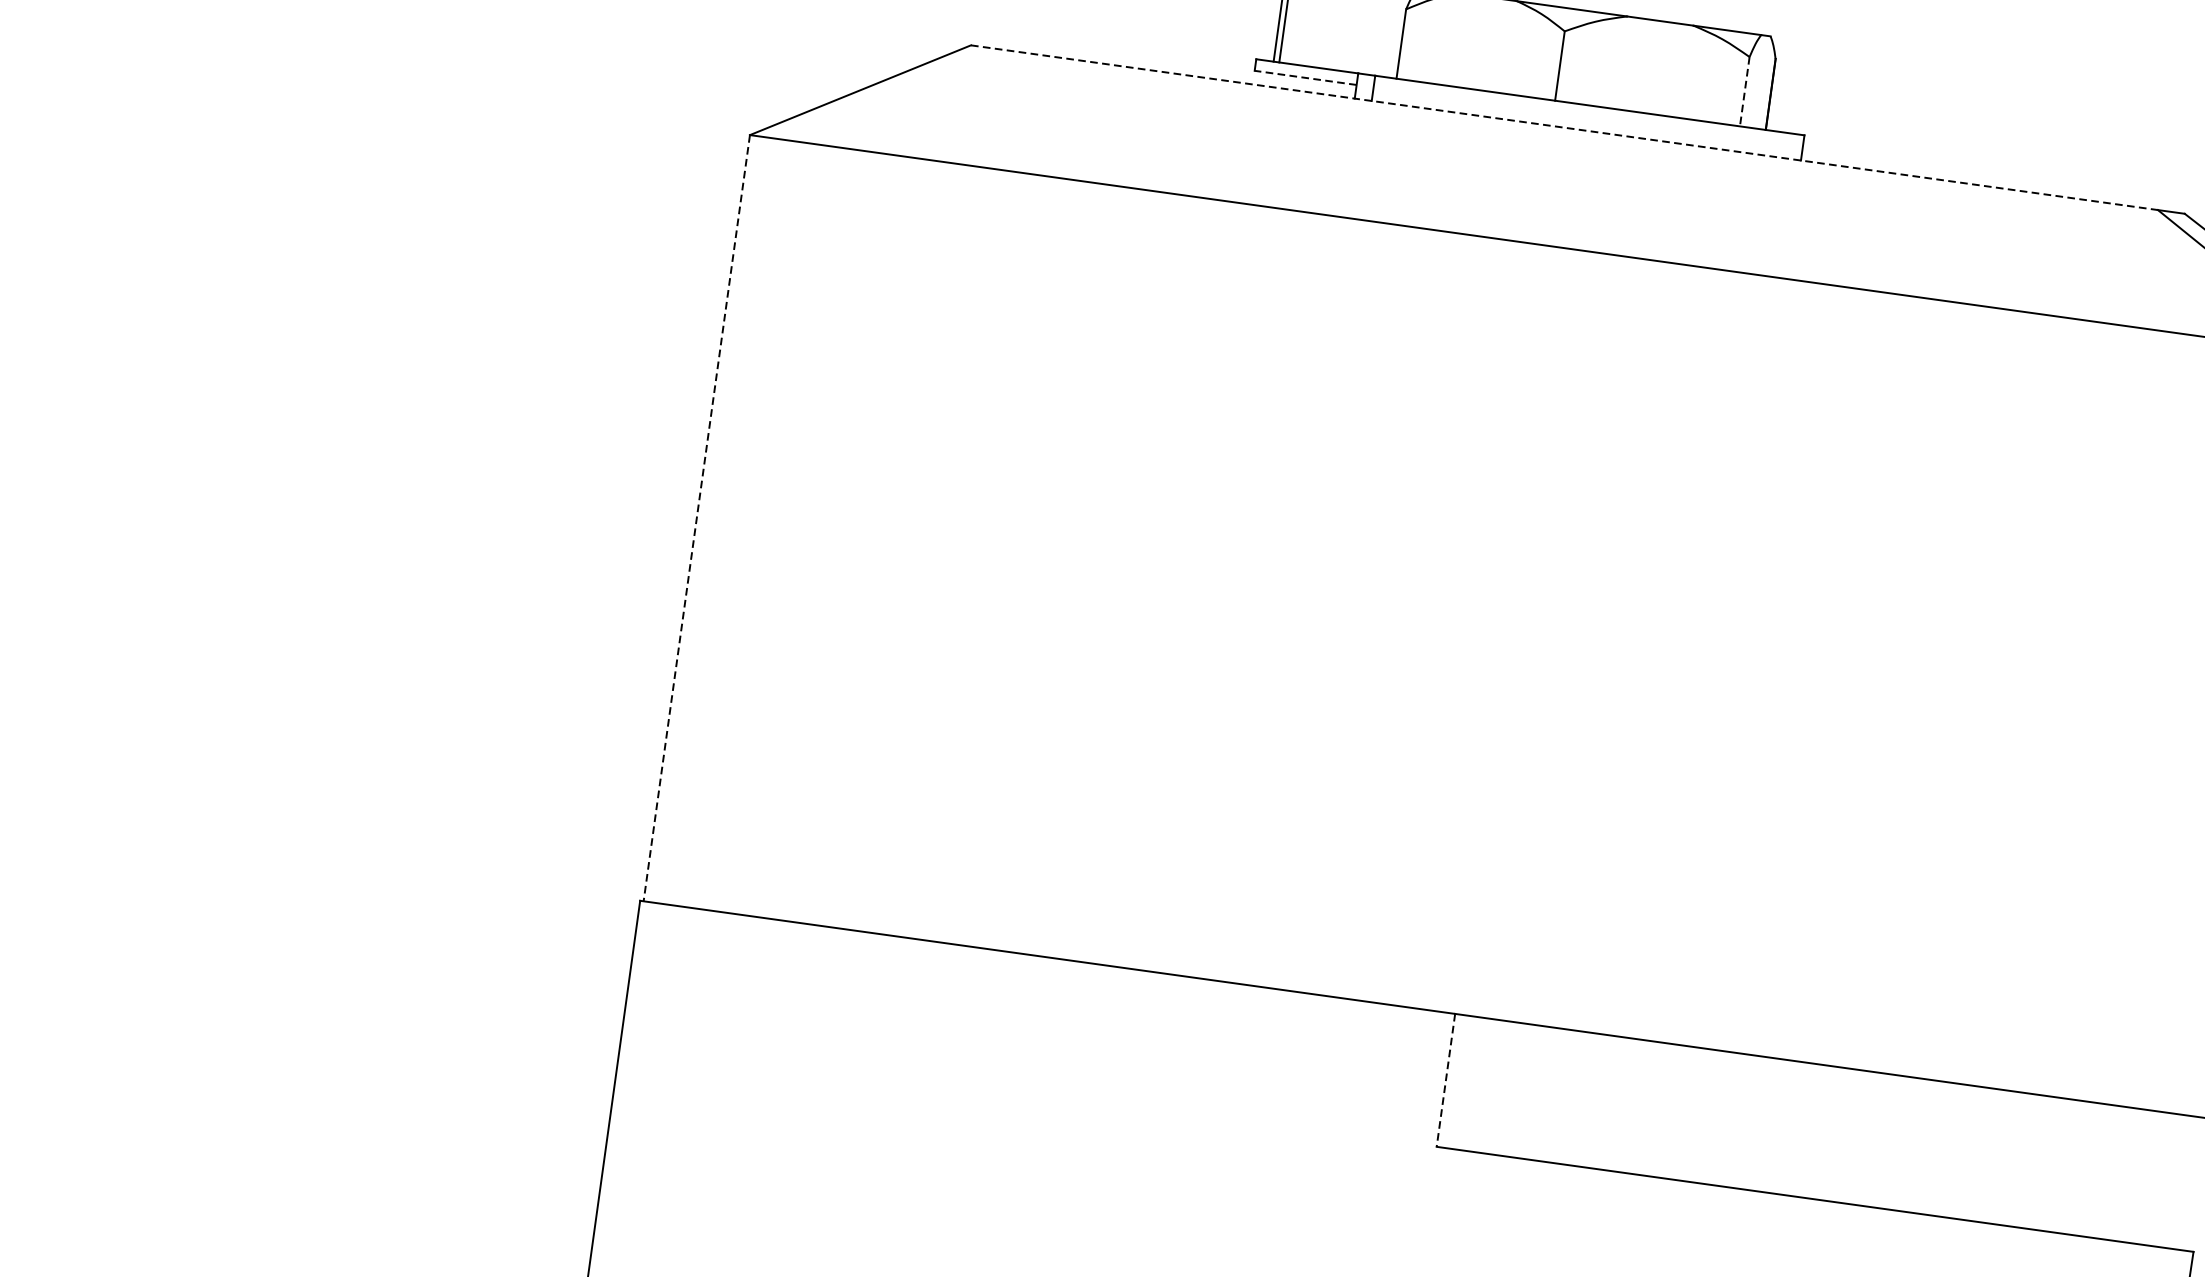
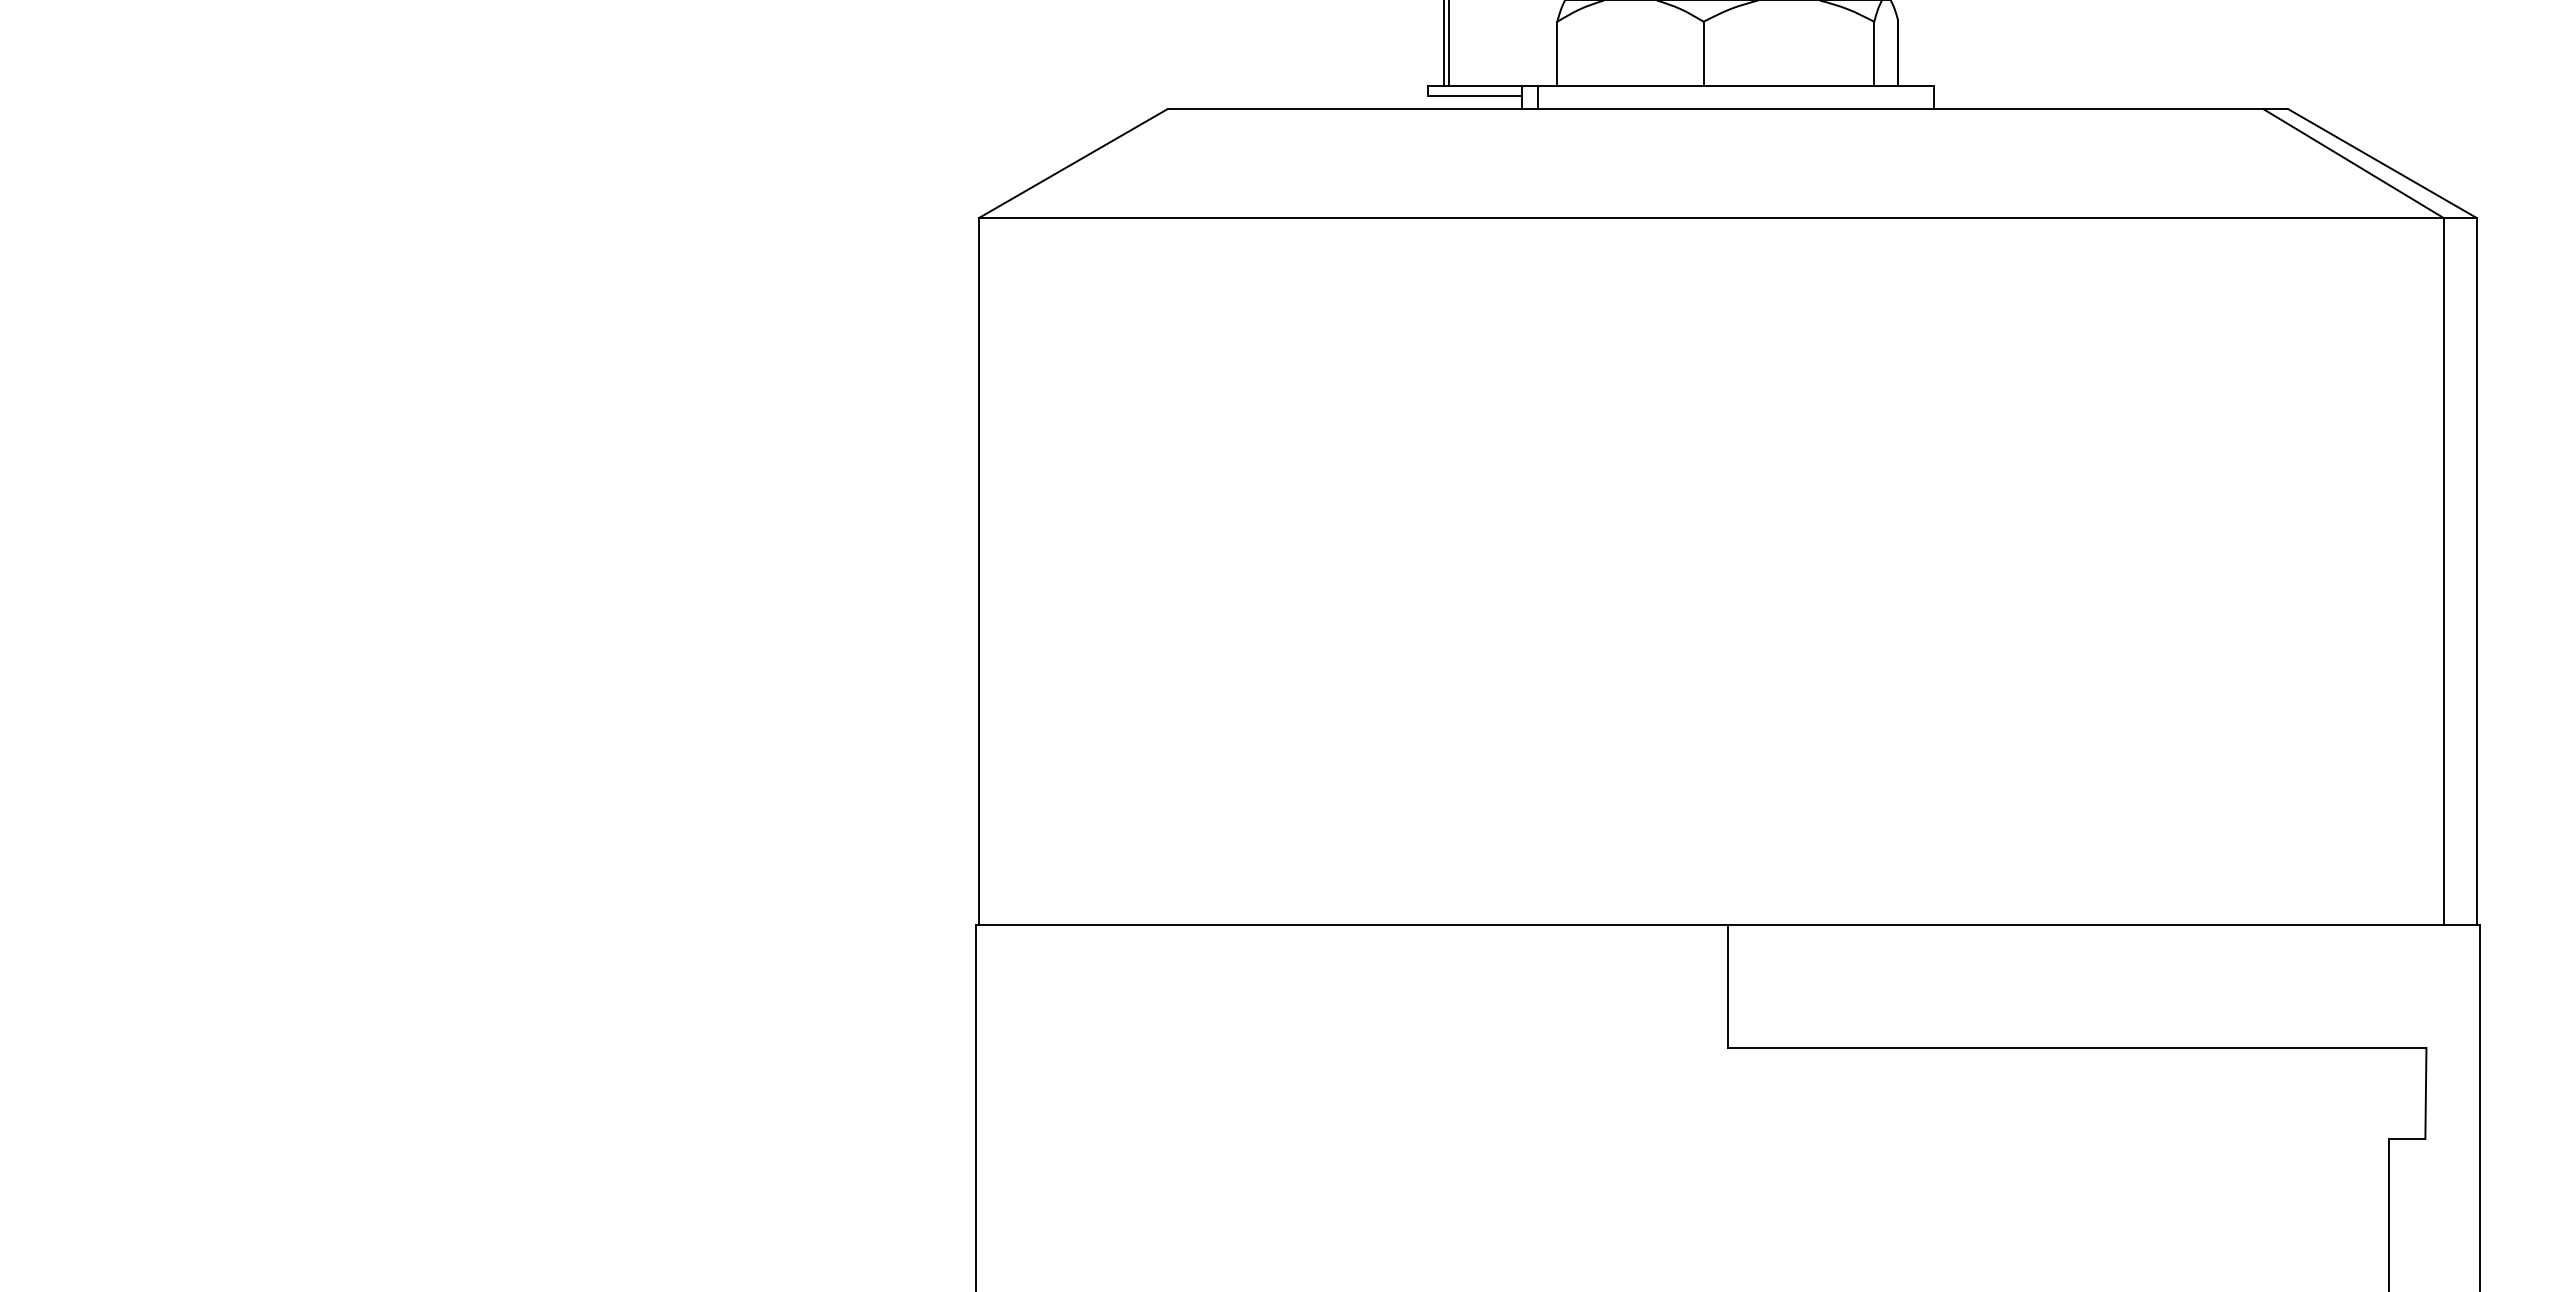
line: (1305, 77) -> (1474, 96), dashed -> solid
line: (1744, 92) -> (1874, 54), dashed -> solid
line: (1564, 128) -> (1715, 109), dashed -> solid
line: (696, 517) -> (978, 571), dashed -> solid
line: (1445, 1081) -> (1727, 987), dashed -> solid

